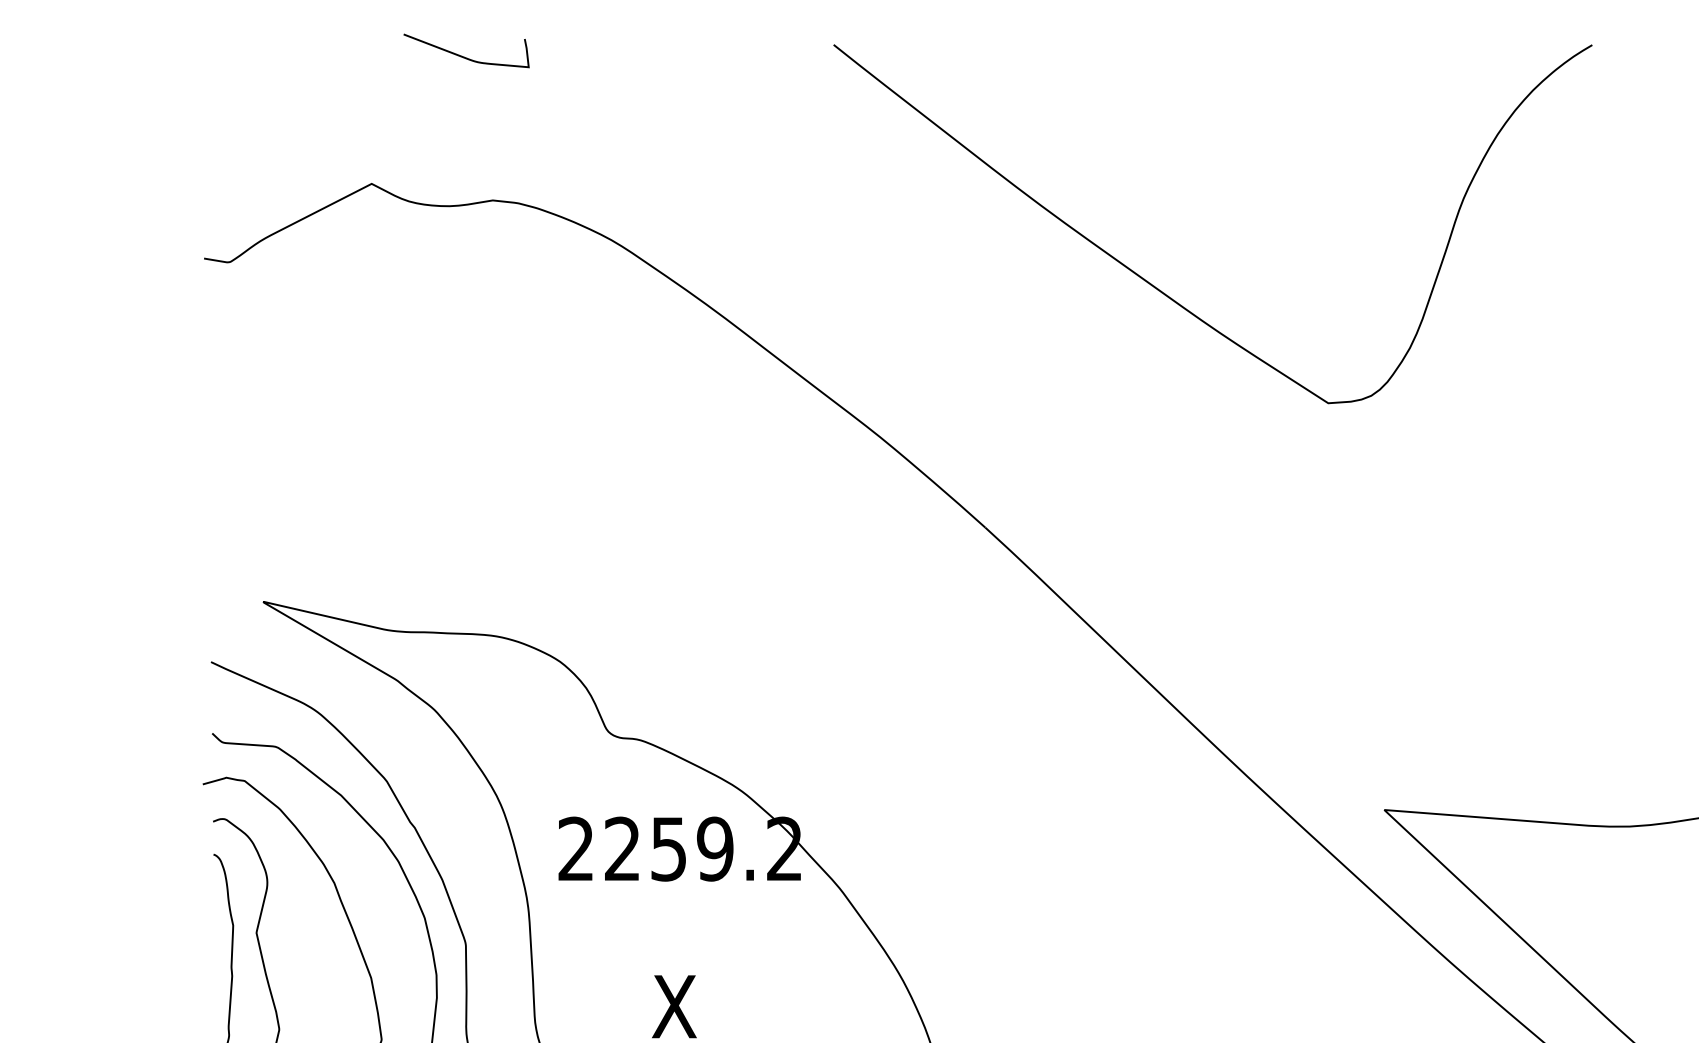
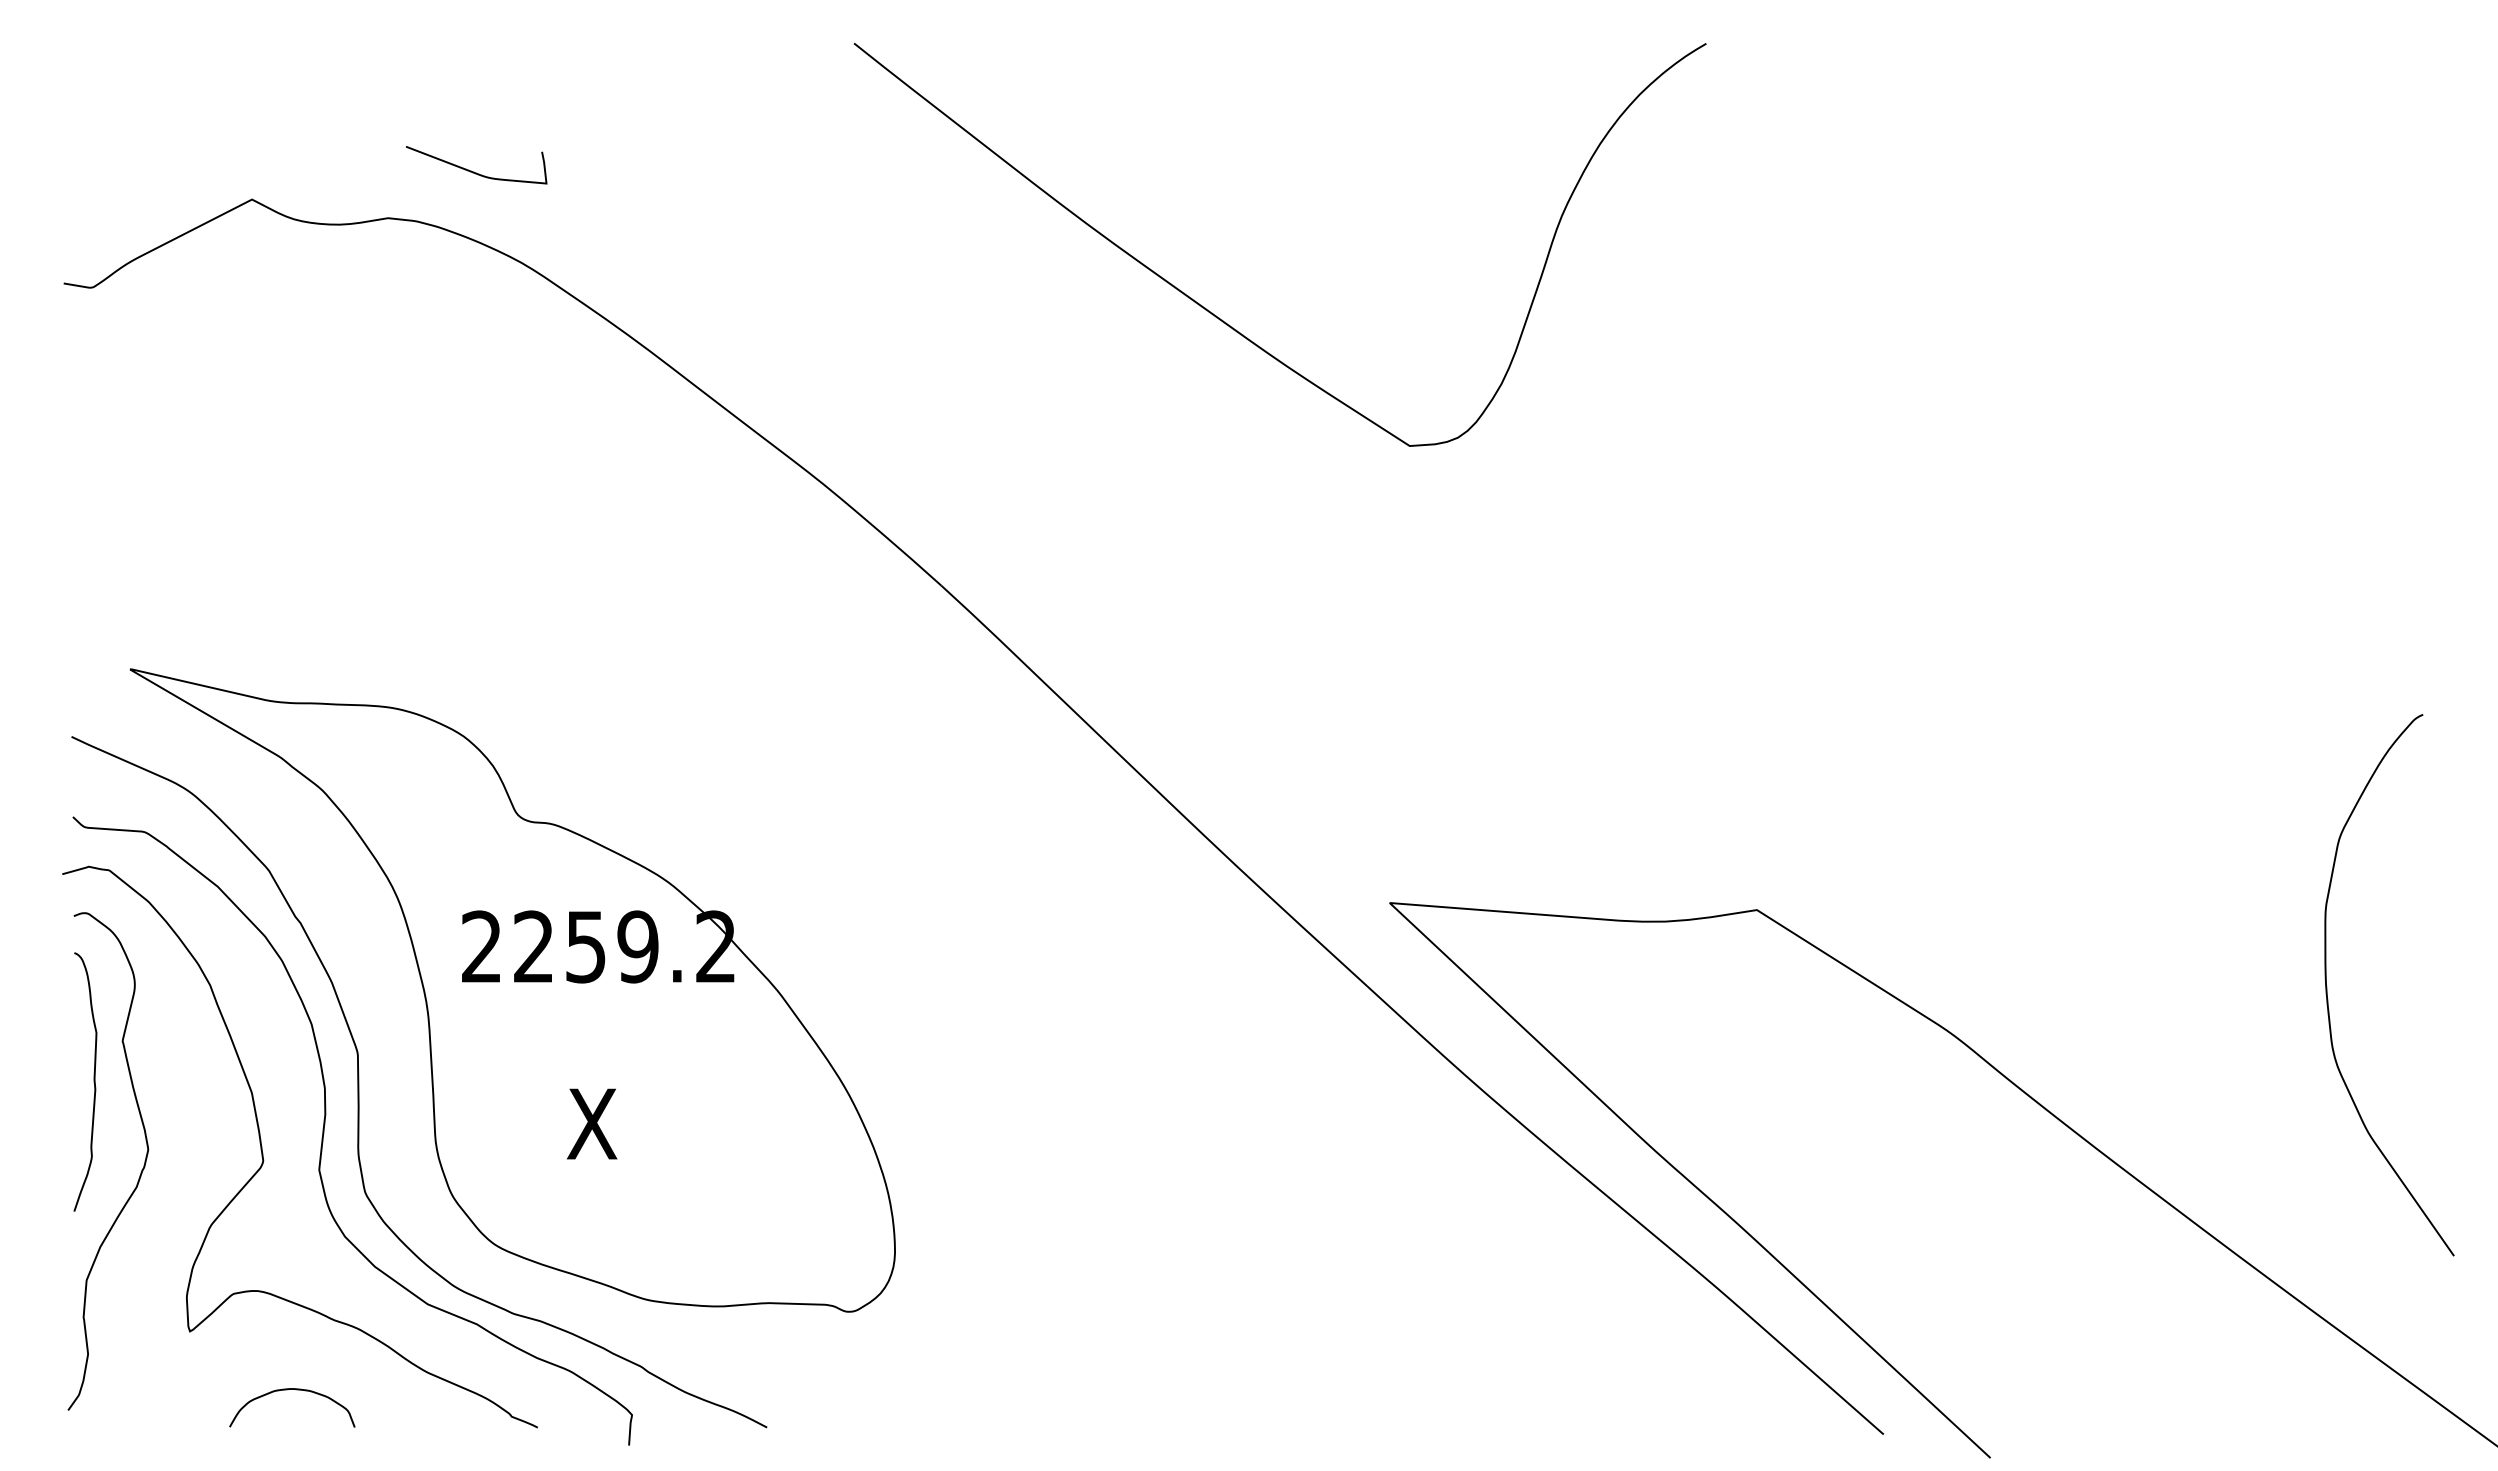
curve: (464, 56) -> (474, 171), moved
curve: (1165, 293) -> (1226, 322), moved

